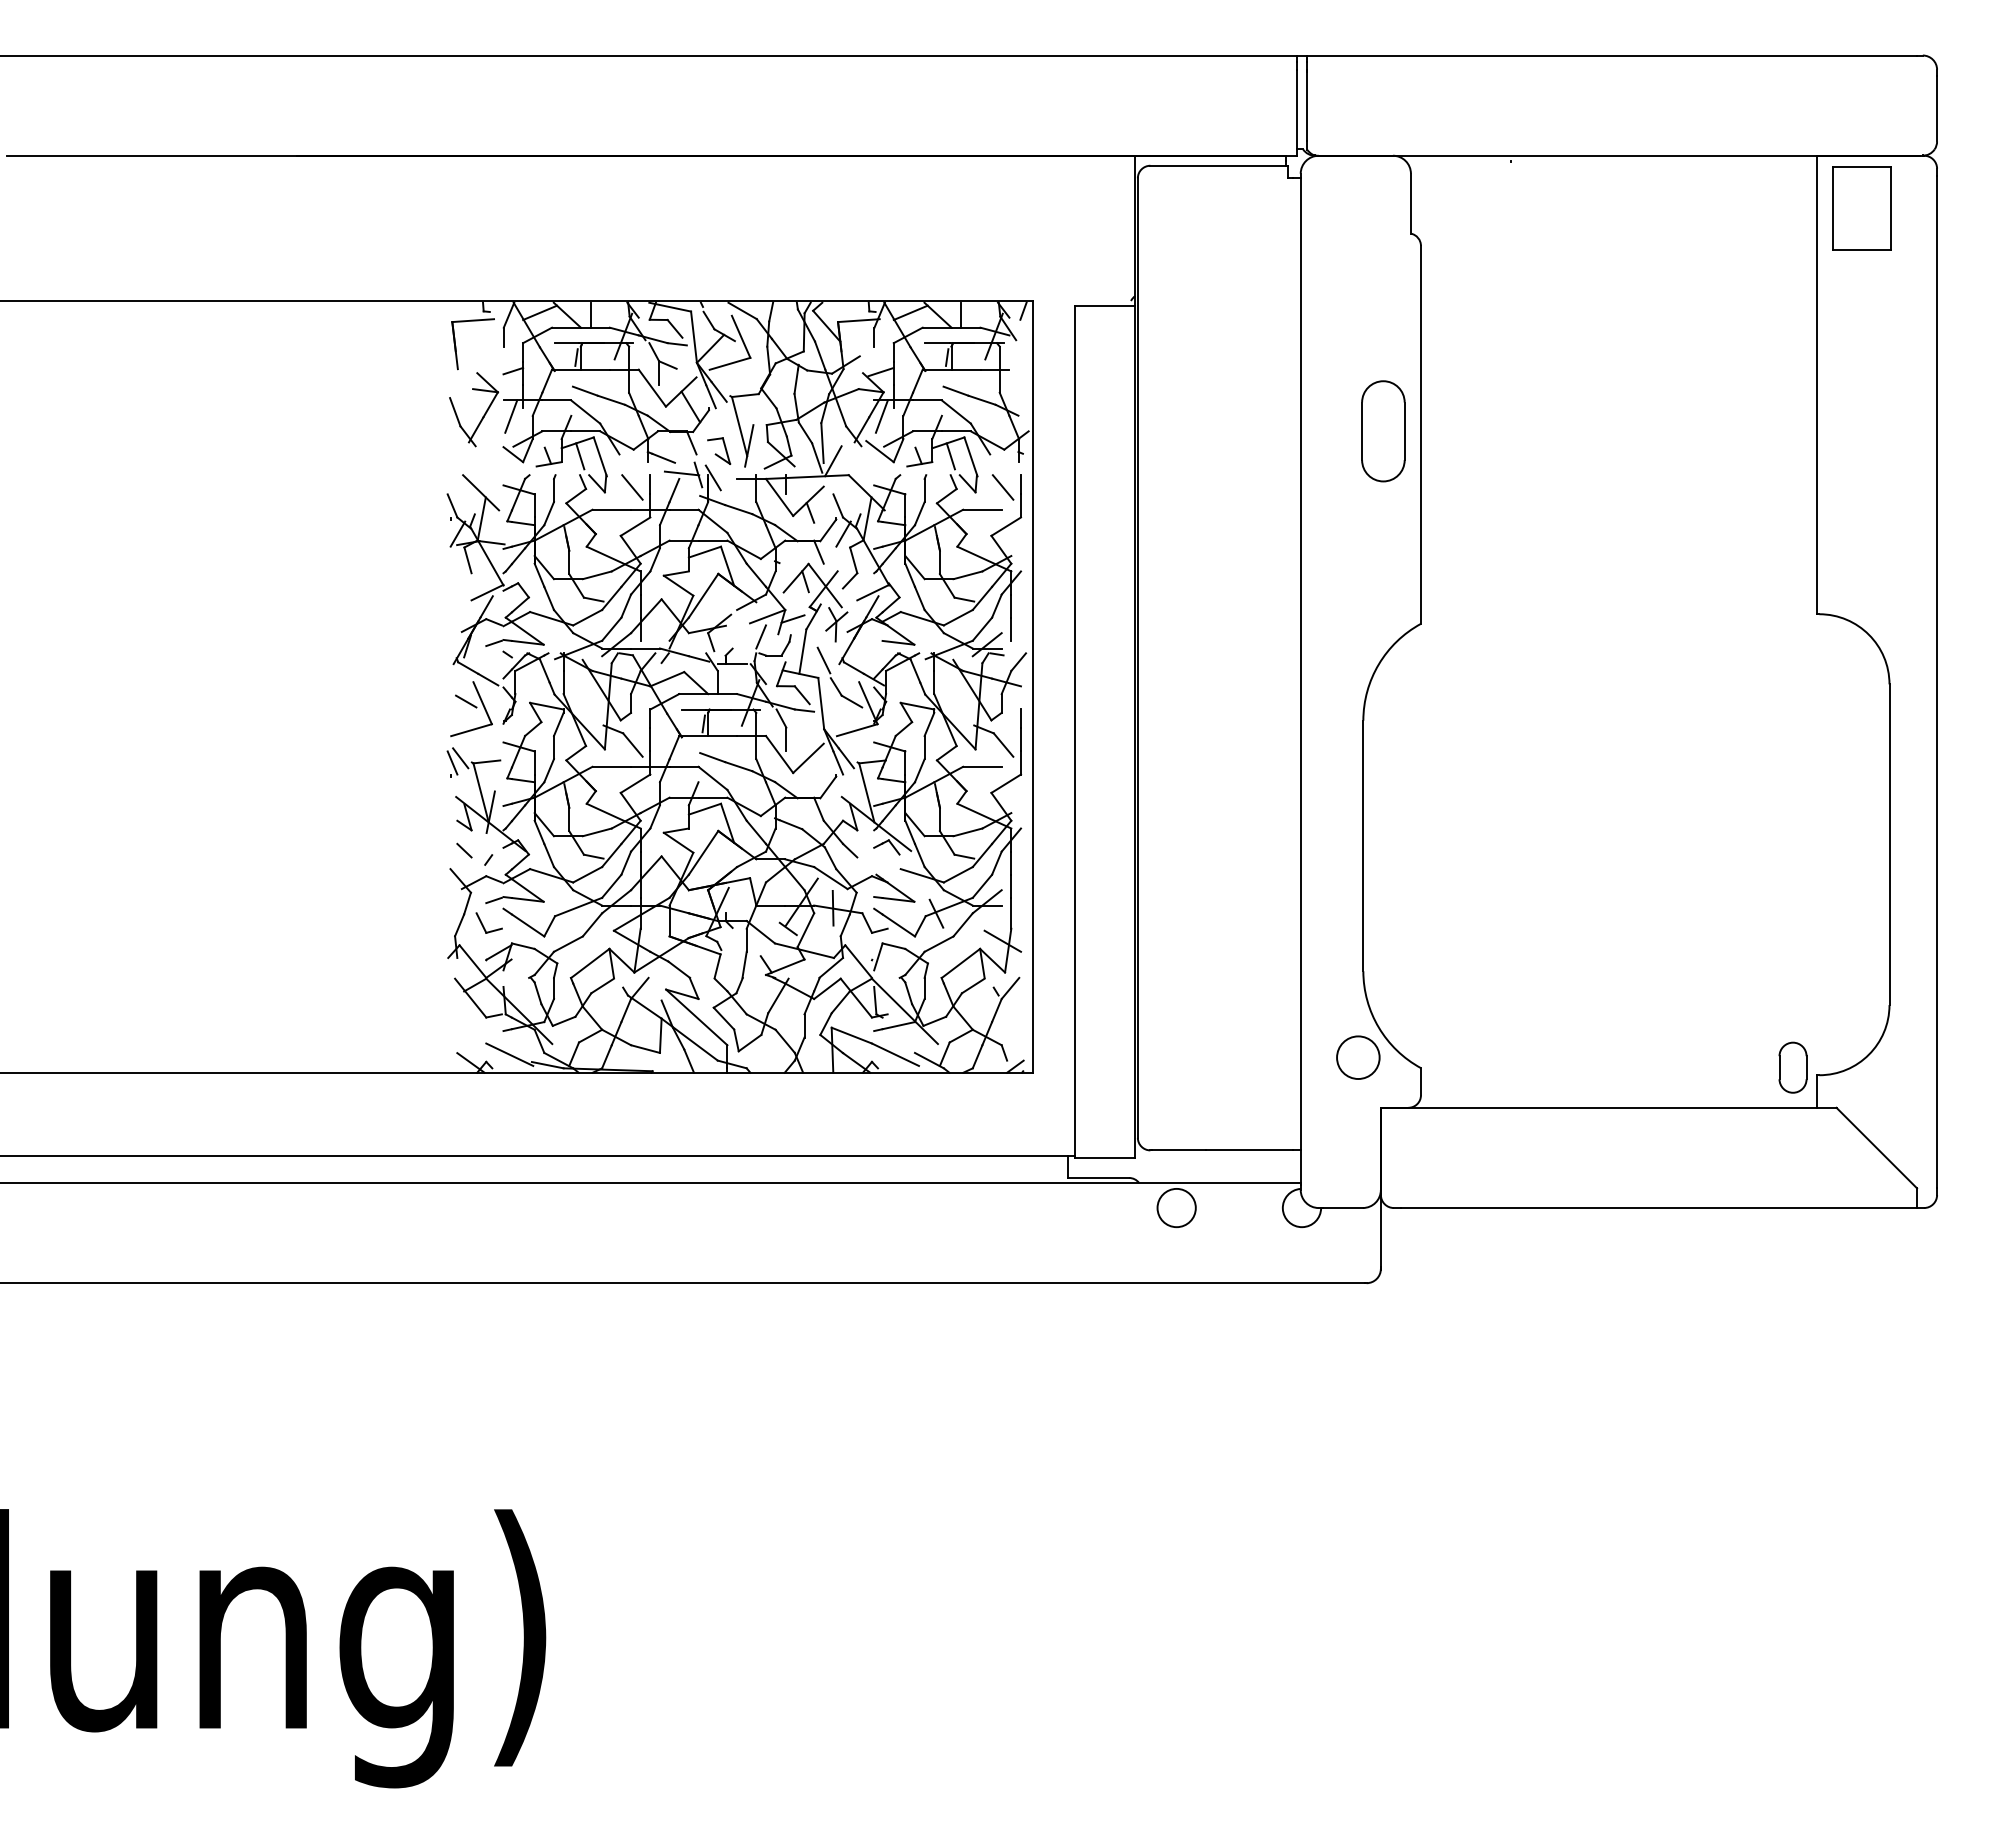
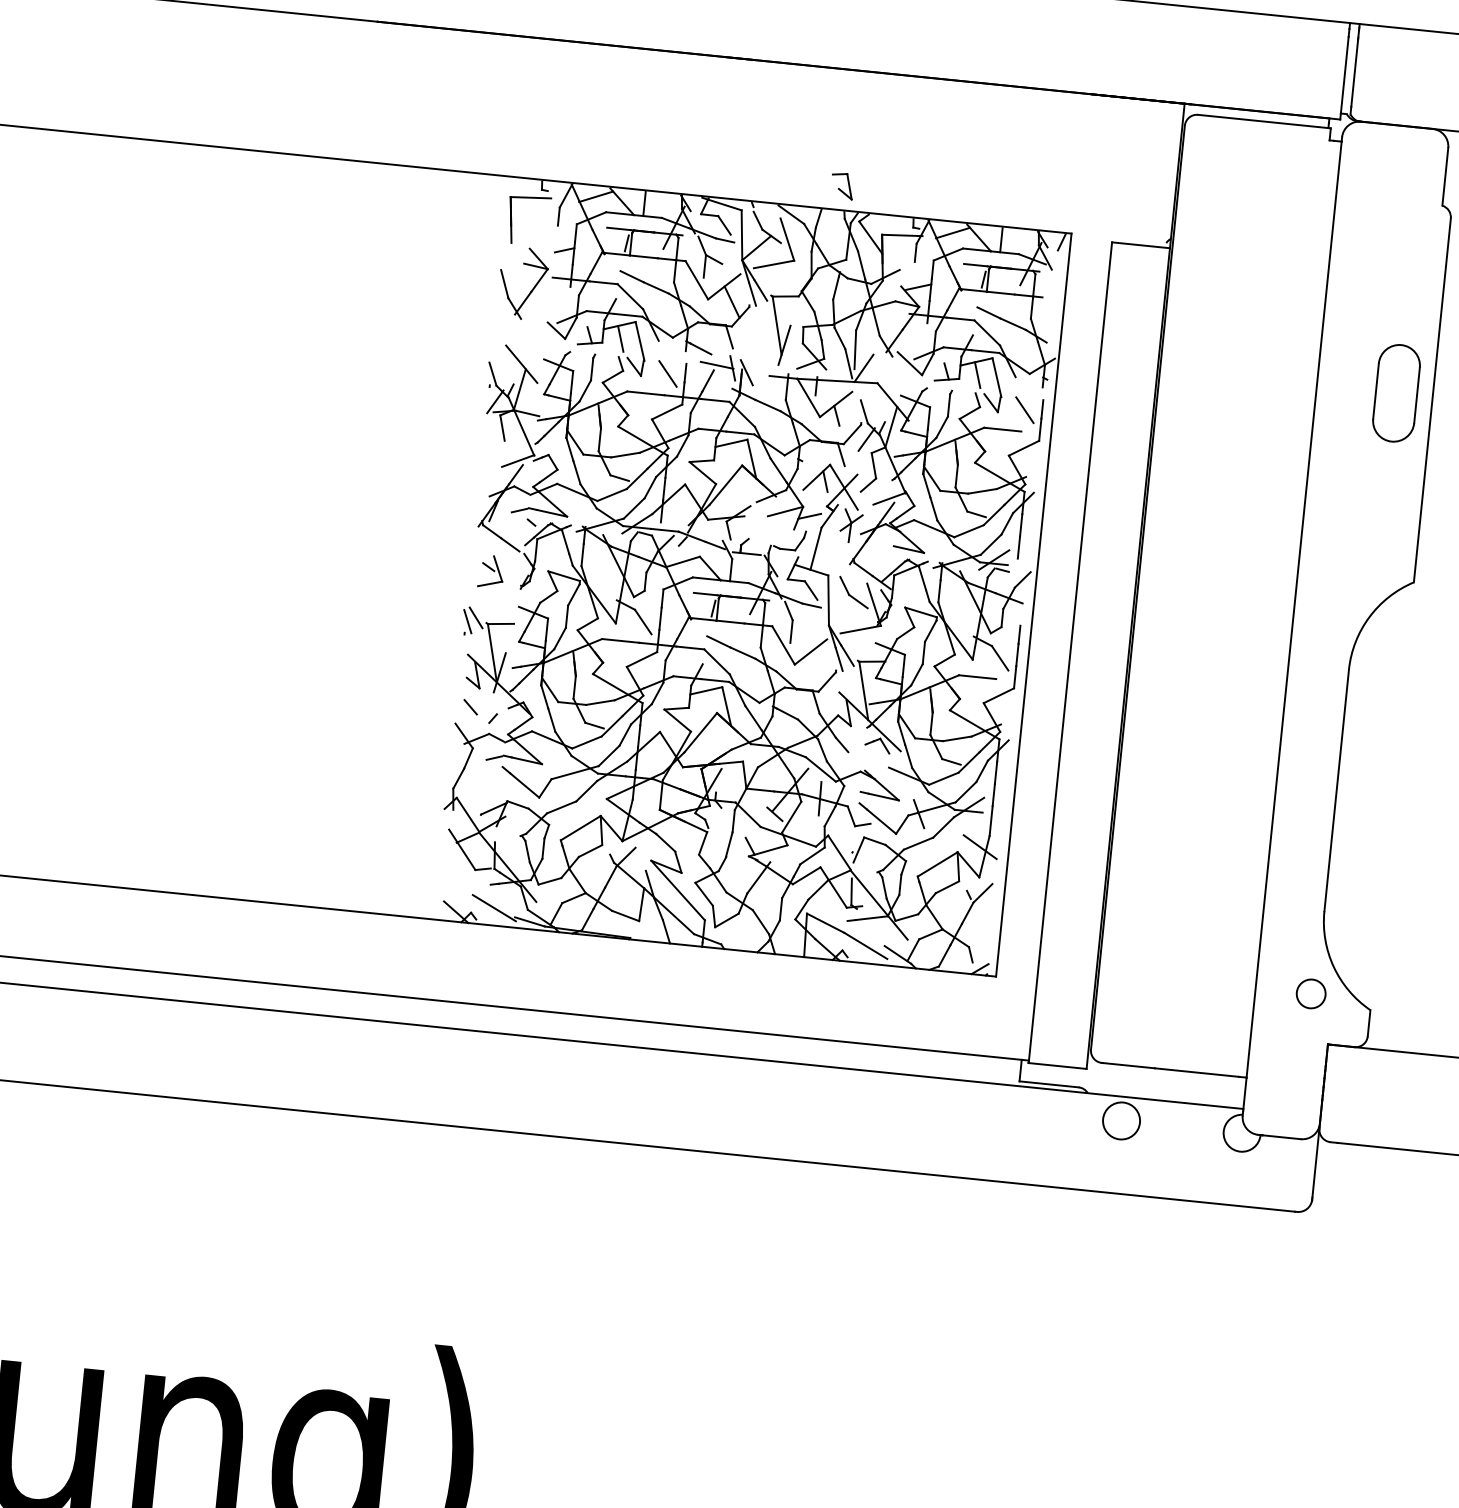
line: (511, 416) -> (558, 293), removed
line: (881, 416) -> (914, 329), removed
part: (719, 450) -> (842, 185), moved
line: (761, 636) -> (777, 530), removed
line: (823, 660) -> (835, 559), removed
part: (471, 709) -> (491, 572), size x0.6
part: (488, 922) -> (486, 778), removed
circle: (1358, 1057) -> (1311, 993), size x0.7

